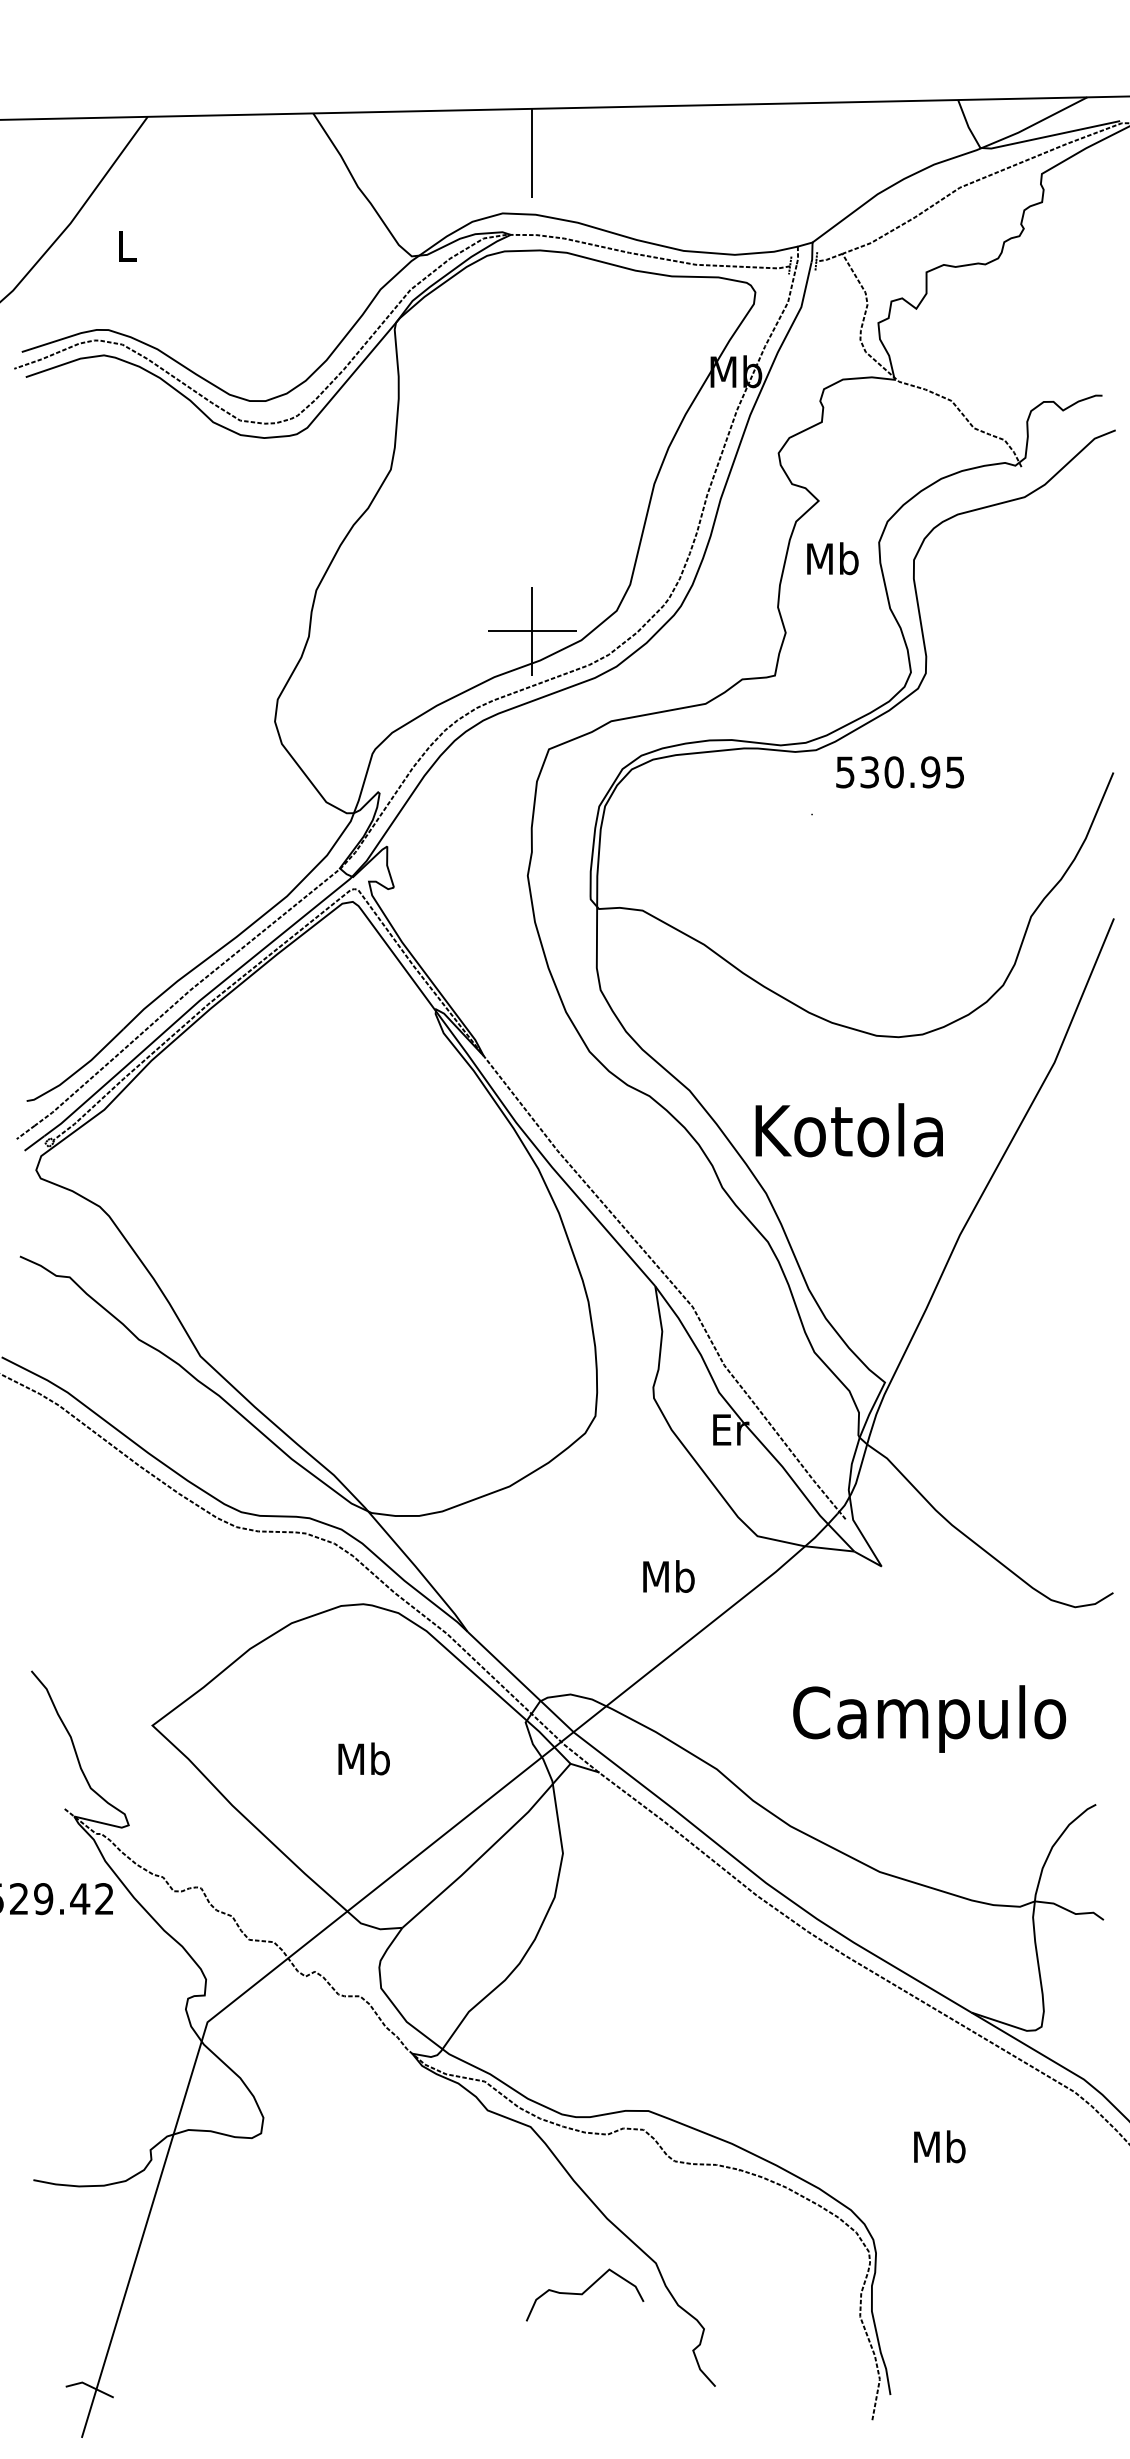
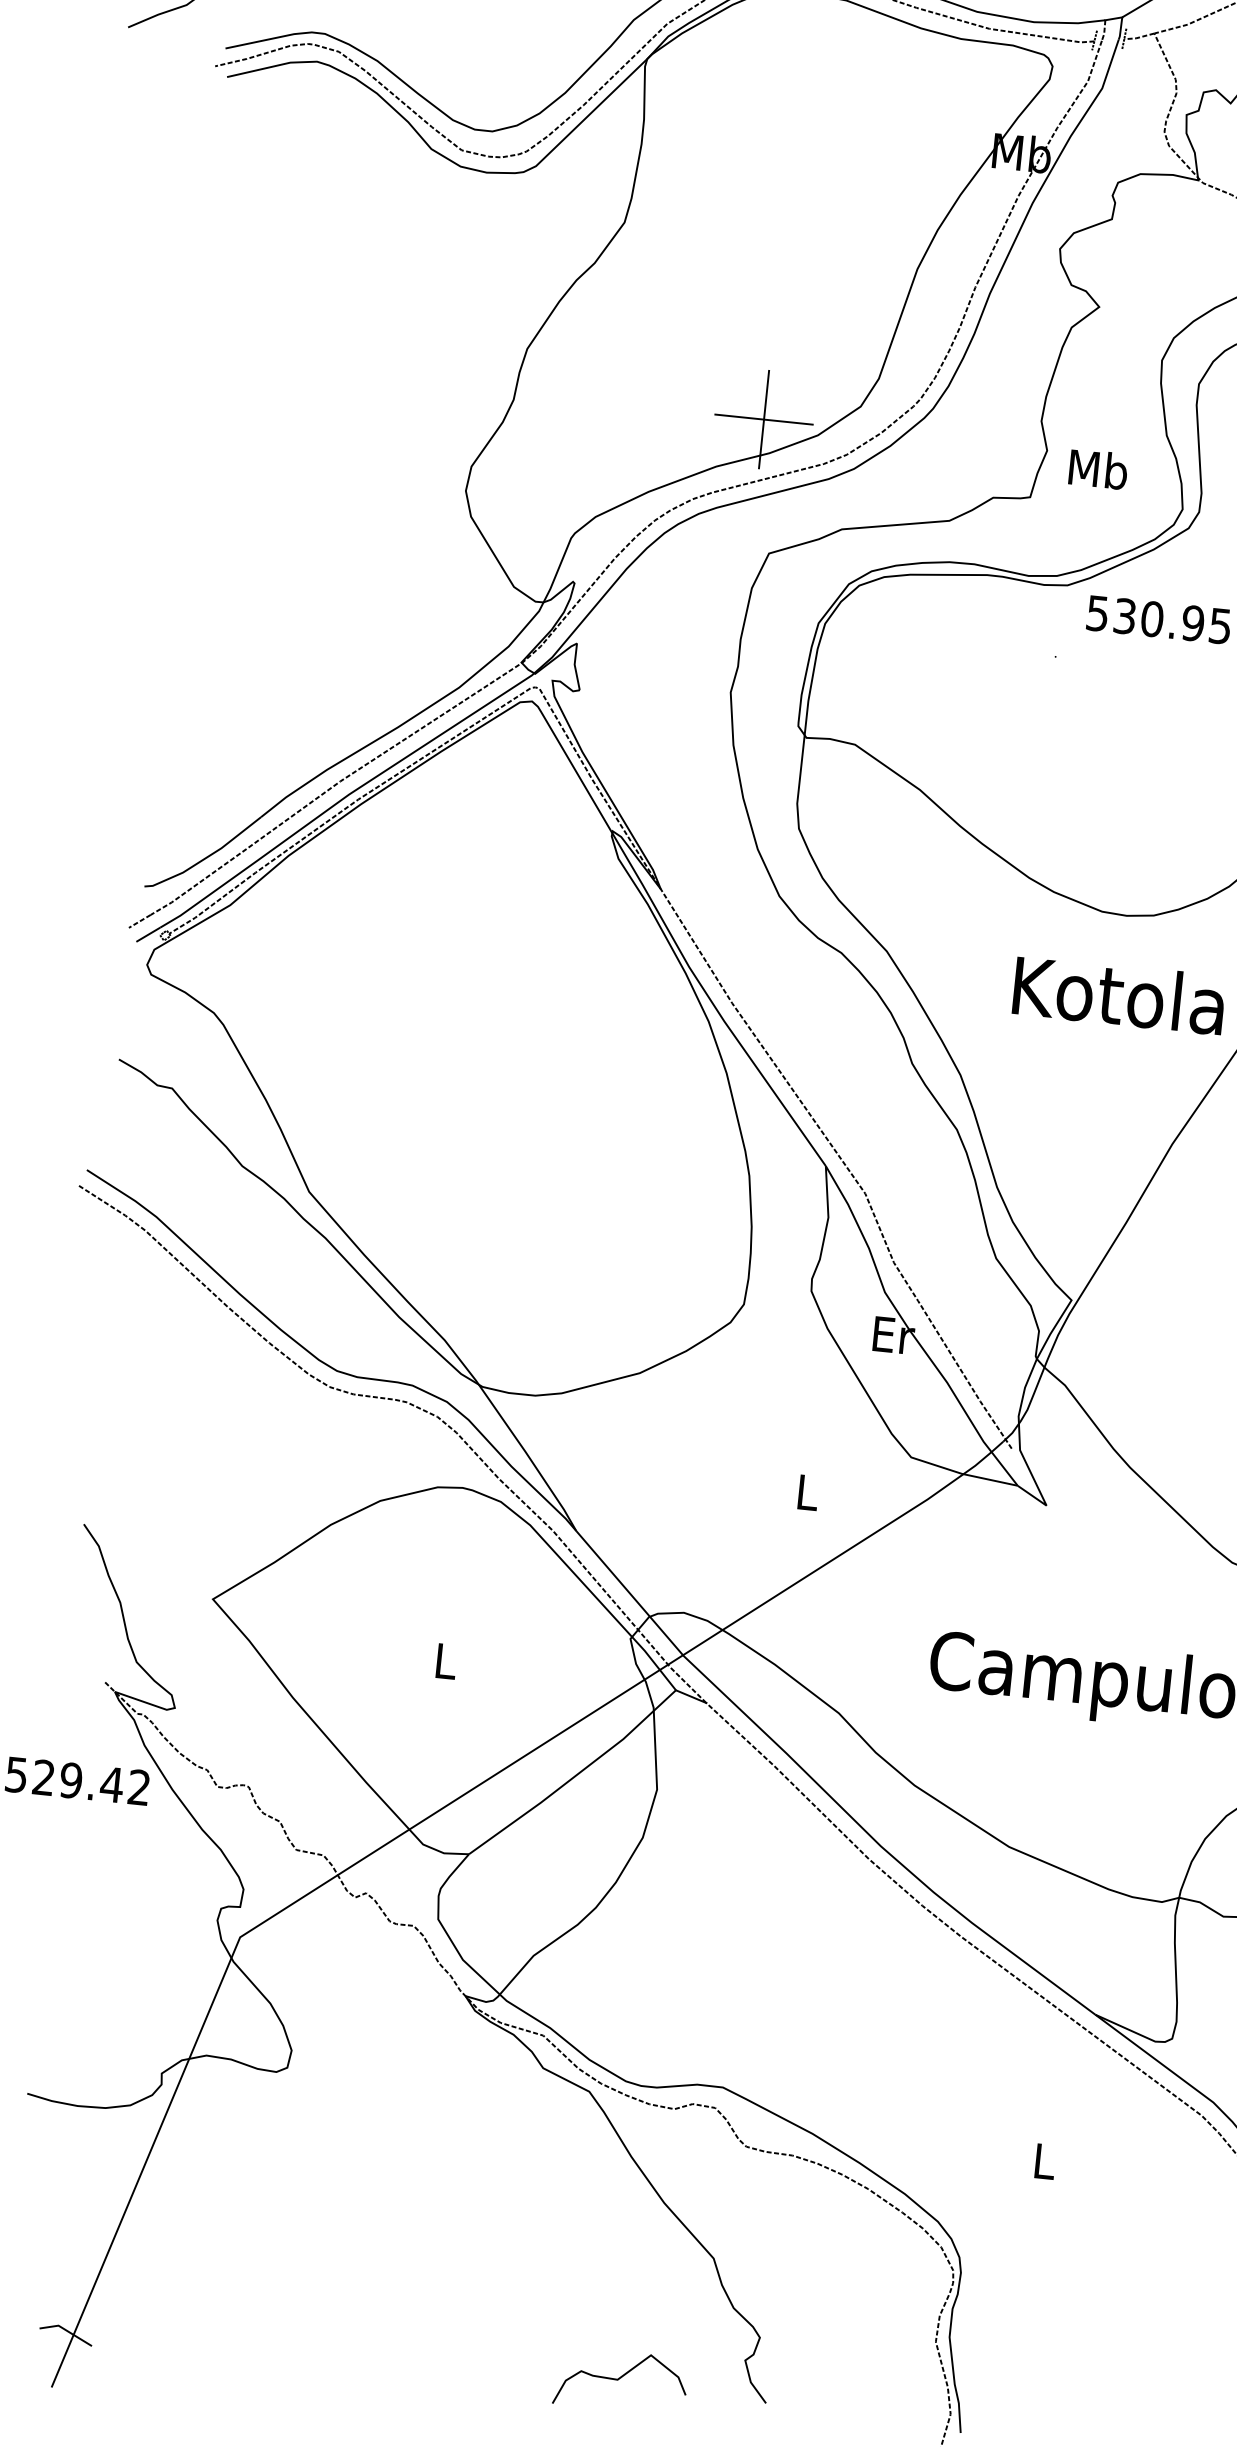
text: (832, 558) -> (1098, 469), moved
text: (848, 1130) -> (1118, 995), moved
text: (668, 1576) -> (807, 1492), Mb -> L
text: (363, 1758) -> (445, 1660), Mb -> L
text: (939, 2146) -> (1044, 2160), Mb -> L
curve: (584, 2293) -> (620, 2379), moved

